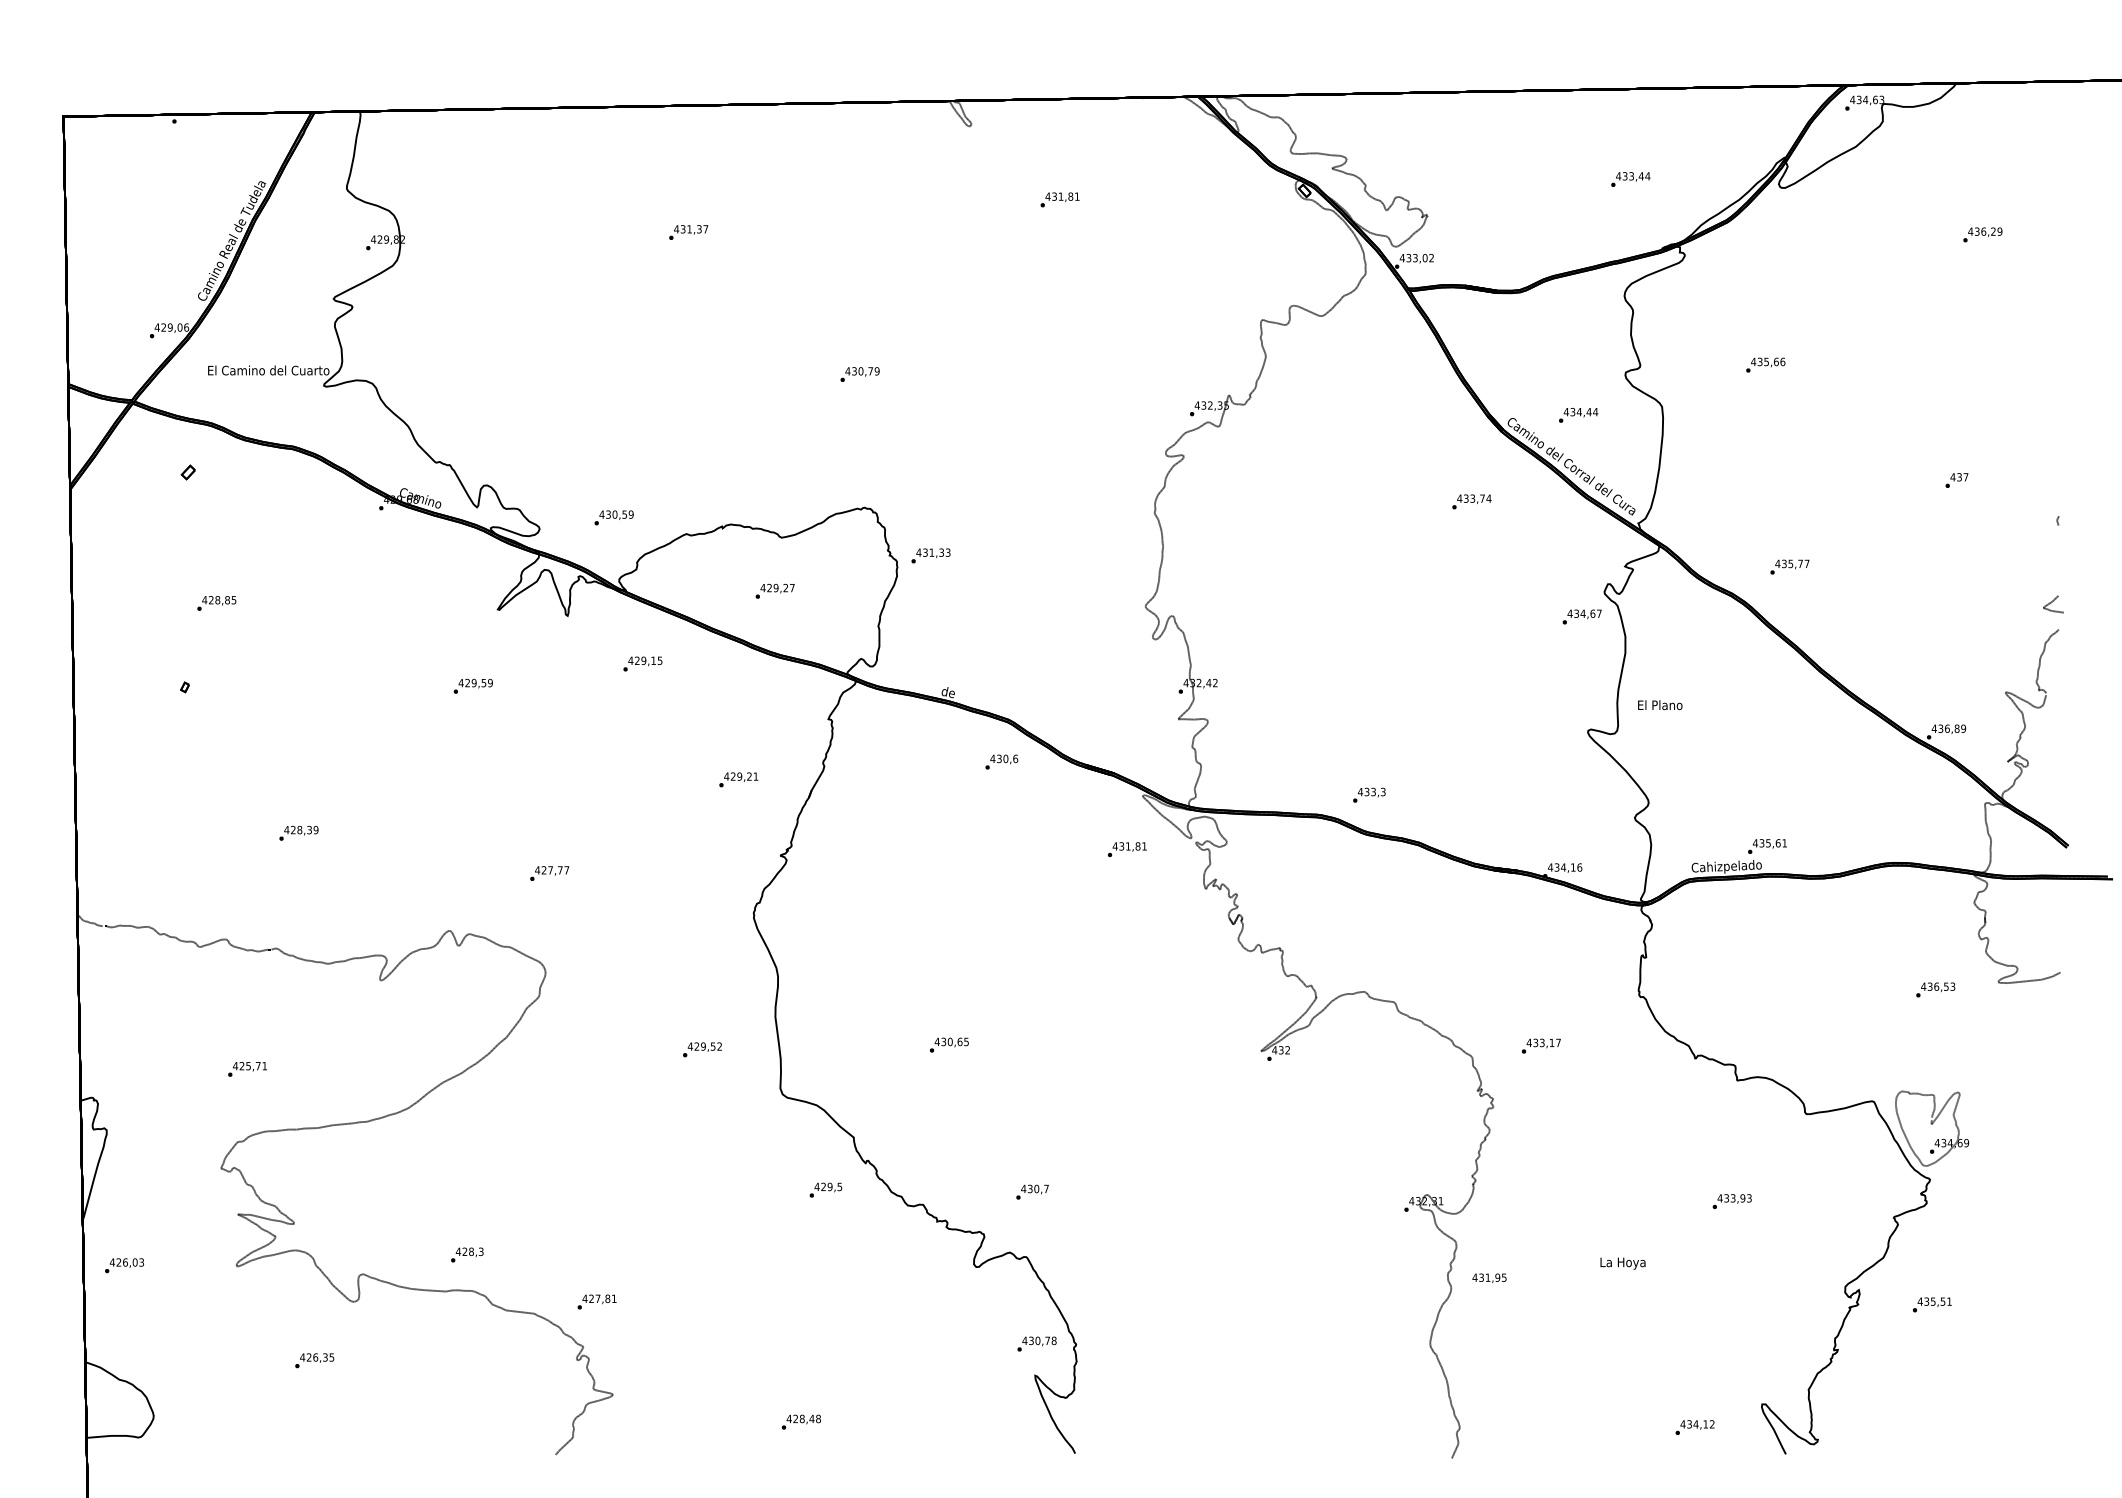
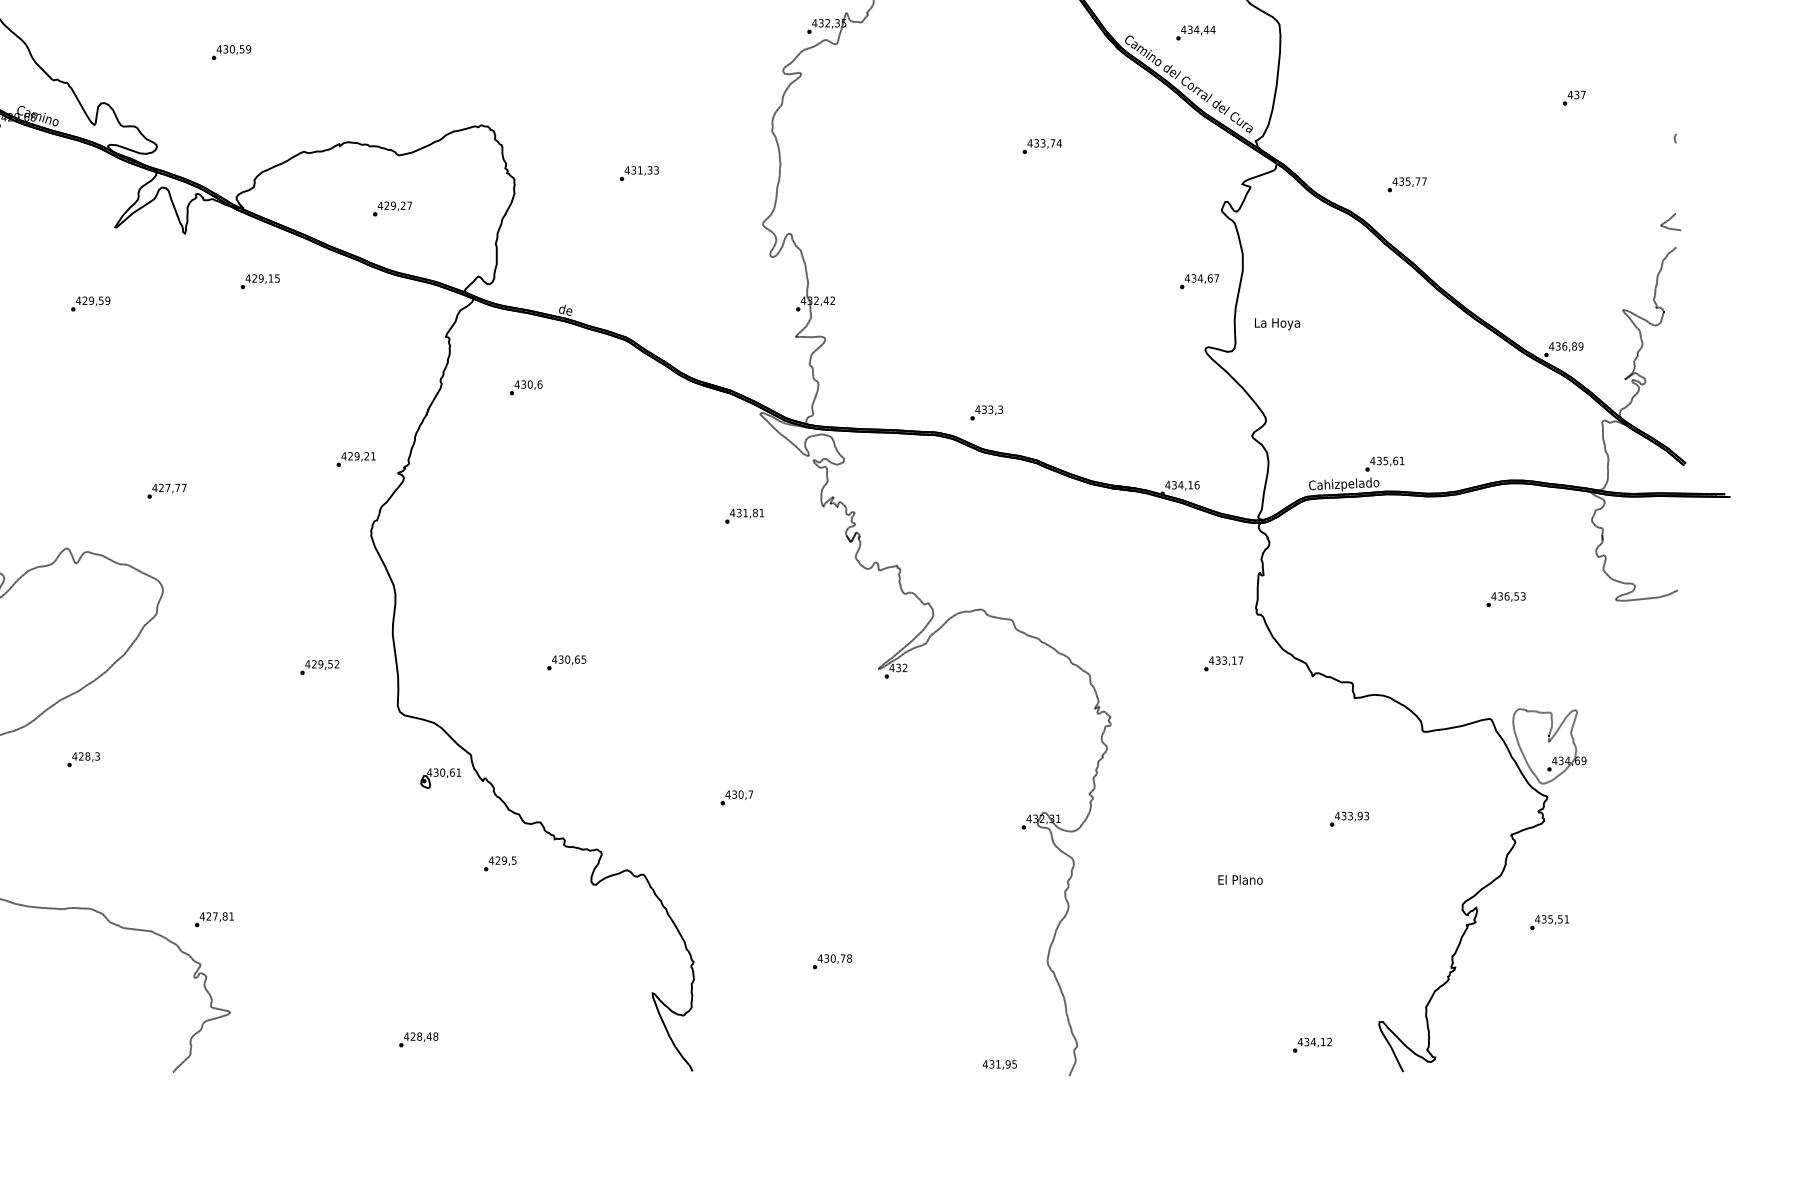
text: (1471, 501) -> (1041, 146), moved
text: (613, 517) -> (230, 52), moved
text: (930, 555) -> (638, 173), moved
text: (1581, 616) -> (1198, 281), moved
text: (1659, 706) -> (1276, 324), El Plano -> La Hoya
text: (1001, 761) -> (525, 387), moved
text: (738, 779) -> (355, 459), moved
text: (1127, 849) -> (744, 516), moved
text: (1935, 989) -> (1505, 599), moved
text: (1541, 1045) -> (1223, 663), moved
part: (822, 1160) -> (439, 778), added
text: (825, 1189) -> (499, 863), moved
text: (1032, 1191) -> (736, 797), moved
text: (467, 1254) -> (83, 759), moved
text: (1622, 1263) -> (1239, 881), La Hoya -> El Plano
text: (1489, 1278) -> (999, 1065), moved
text: (1036, 1343) -> (831, 961), moved

